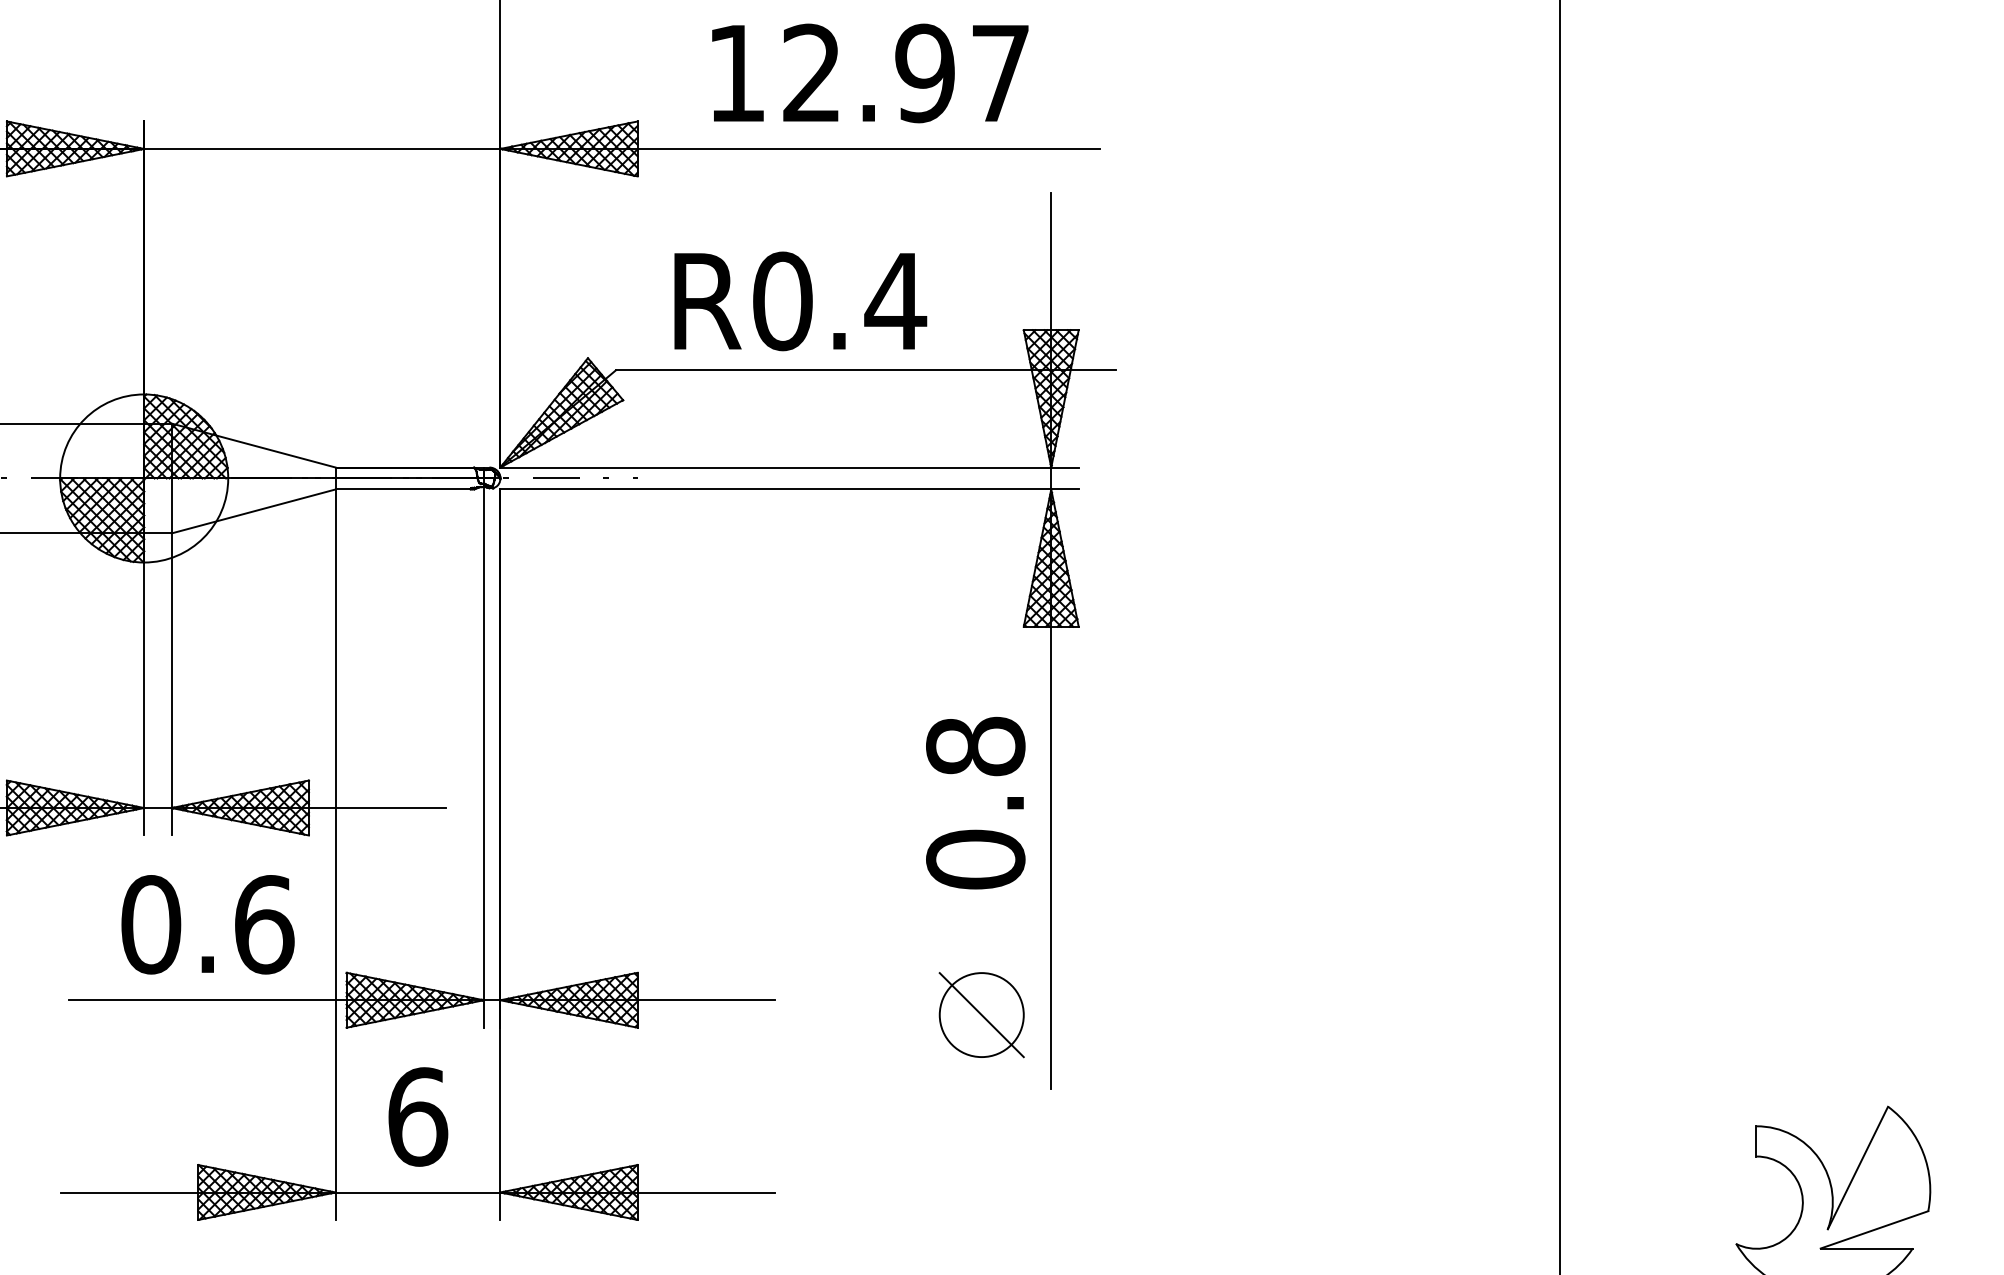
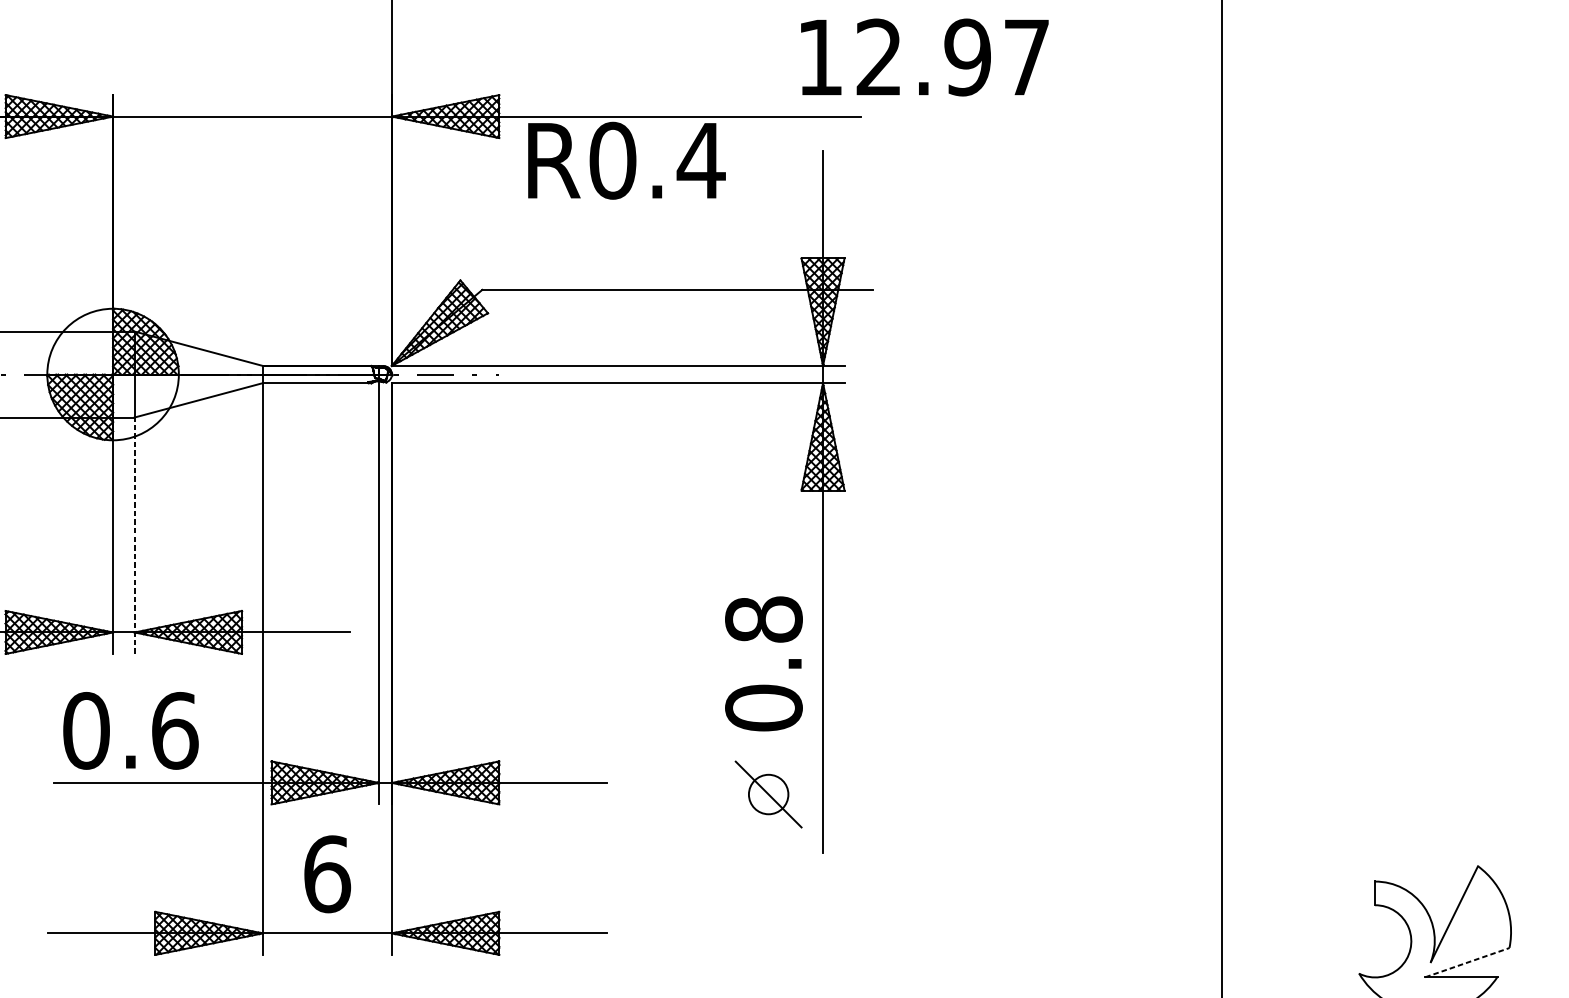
text: (870, 73) -> (924, 57), moved
text: (800, 301) -> (626, 160), moved
line: (171, 683) -> (134, 535), solid -> dashed
text: (975, 802) -> (763, 663), moved
text: (207, 924) -> (130, 730), moved
circle: (981, 1015) -> (768, 794), size x0.6
line: (1874, 1229) -> (1467, 962), solid -> dashed

